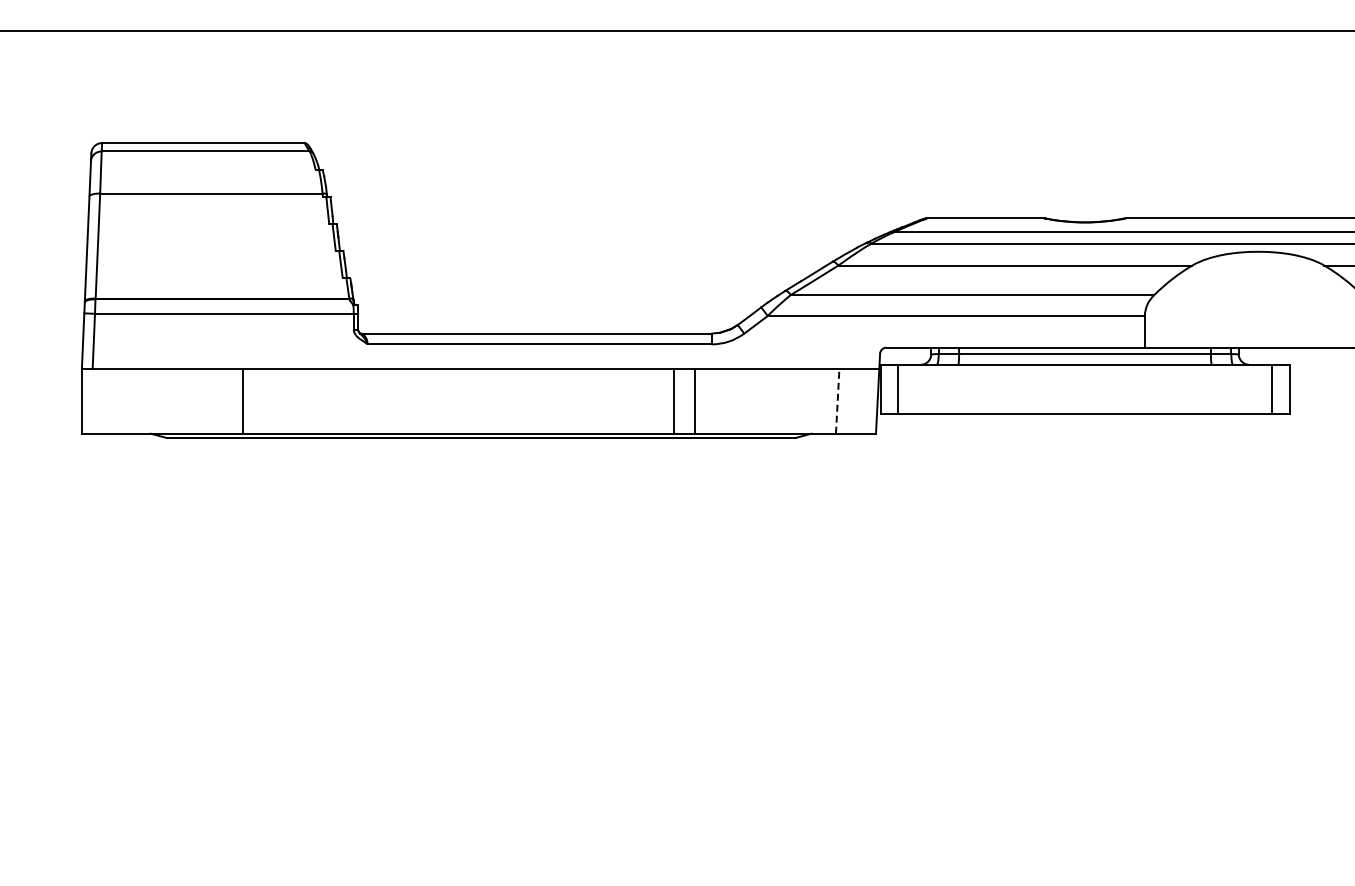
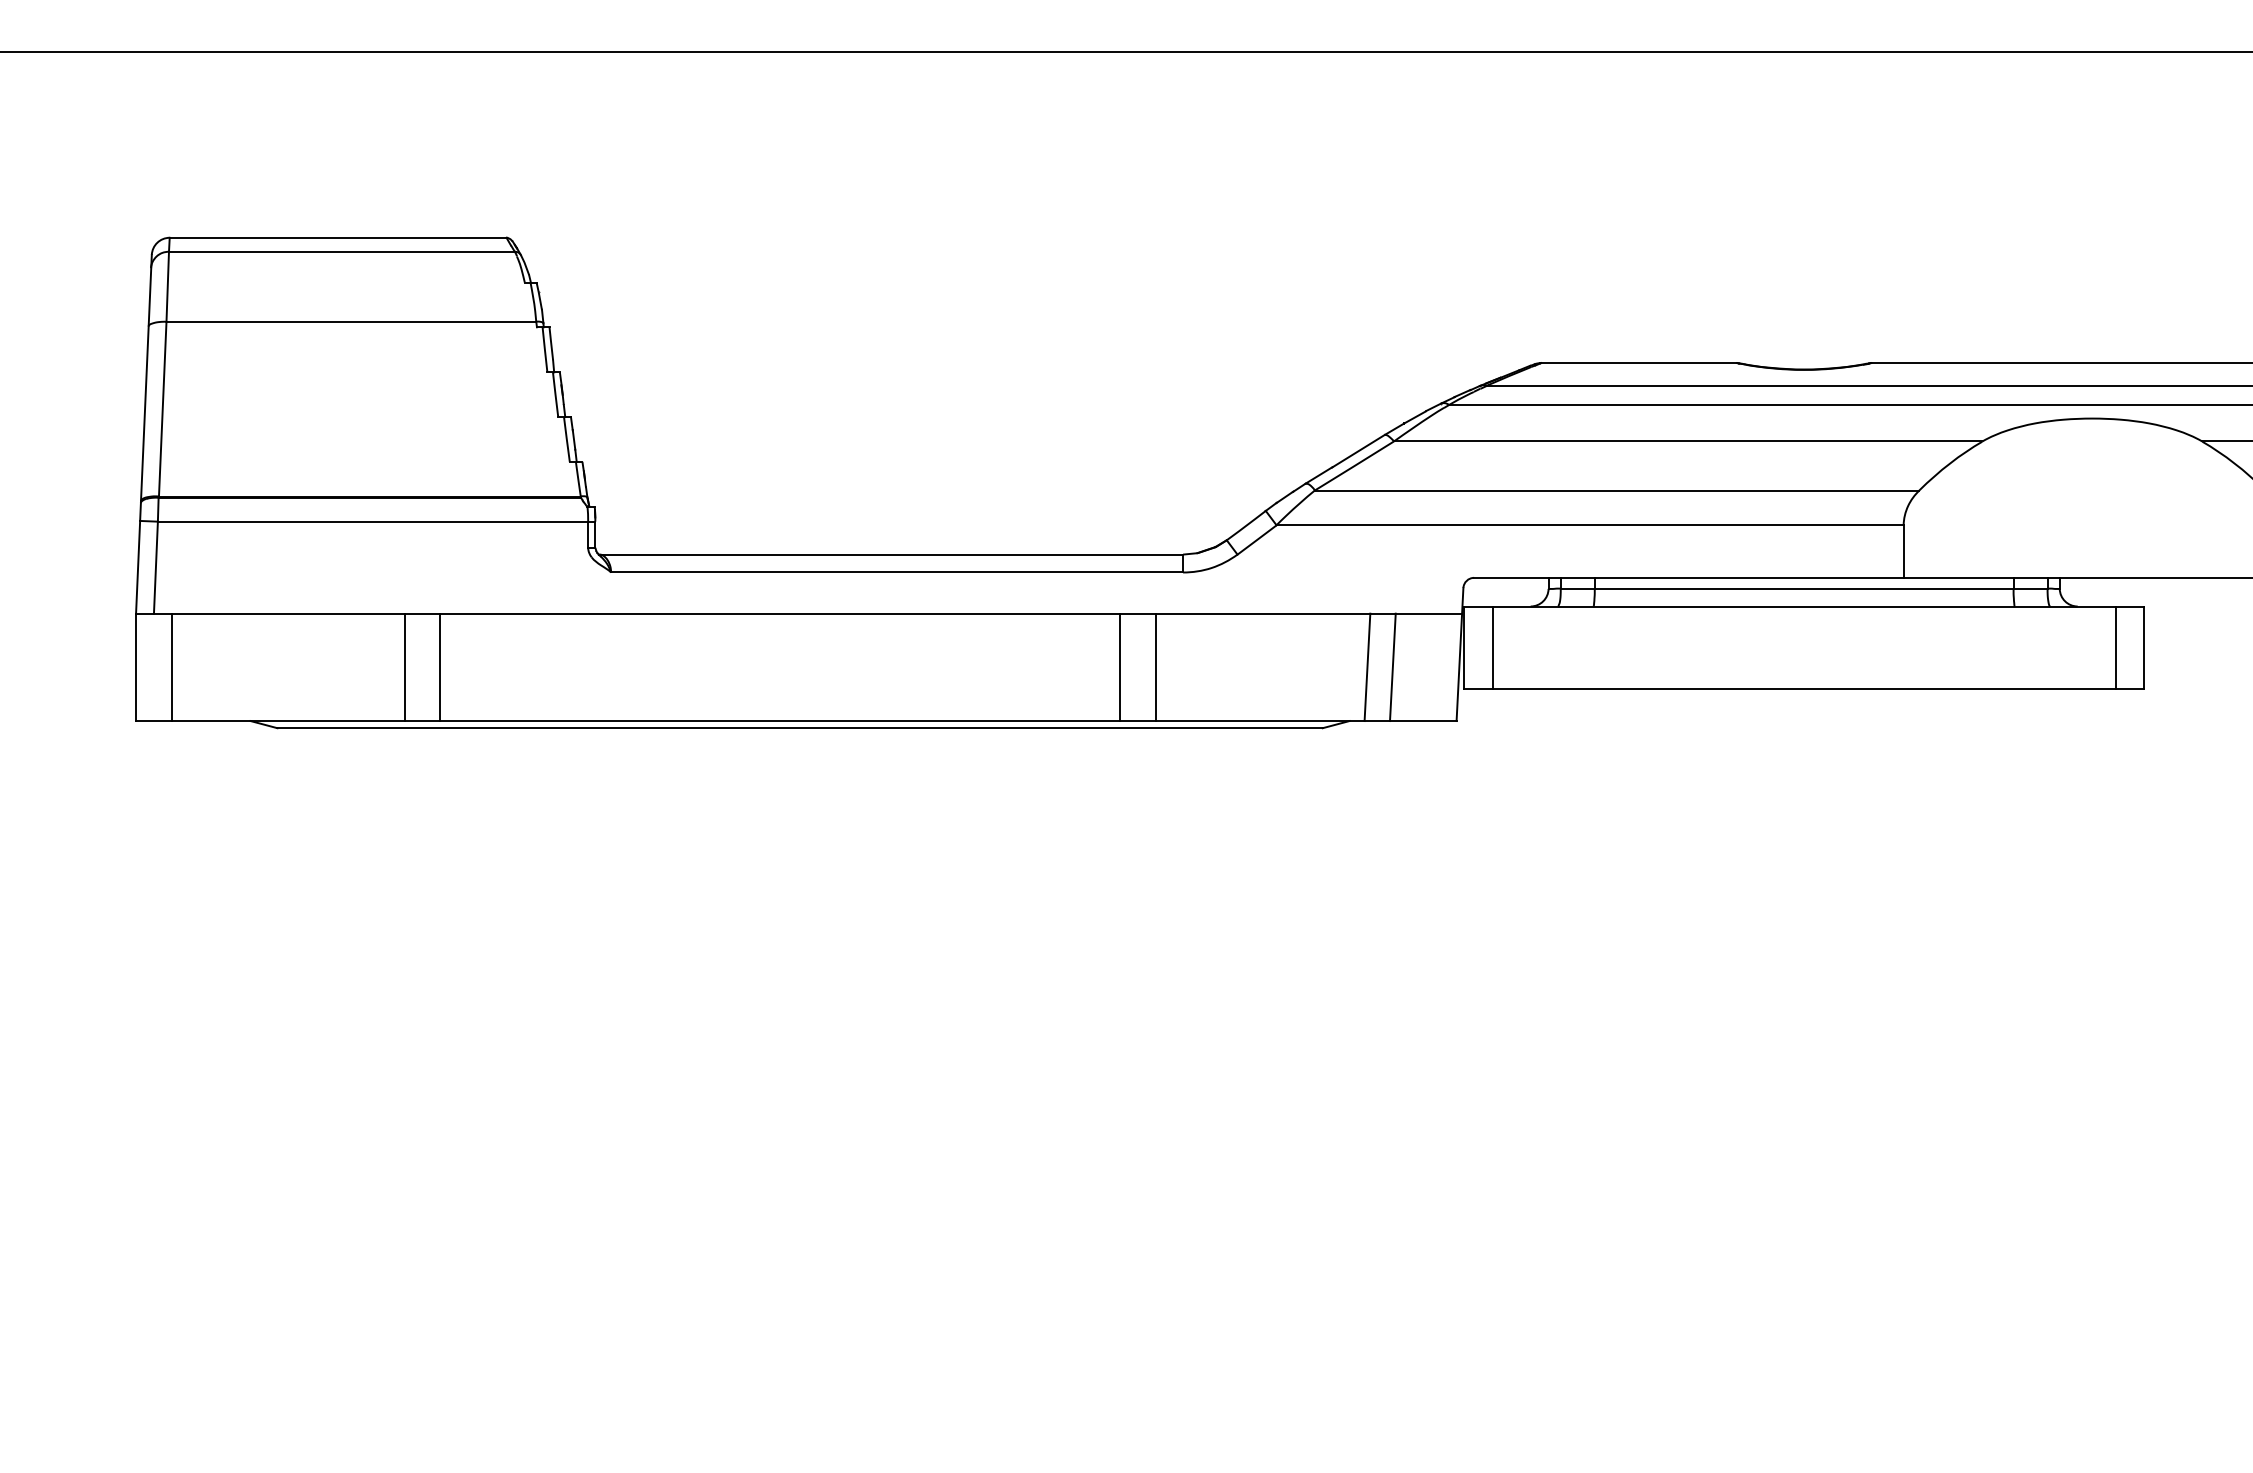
line: (837, 400) -> (1392, 665), dashed -> solid
line: (103, 401) -> (171, 667), added
line: (264, 401) -> (439, 667), added
line: (822, 401) -> (1367, 667), added

